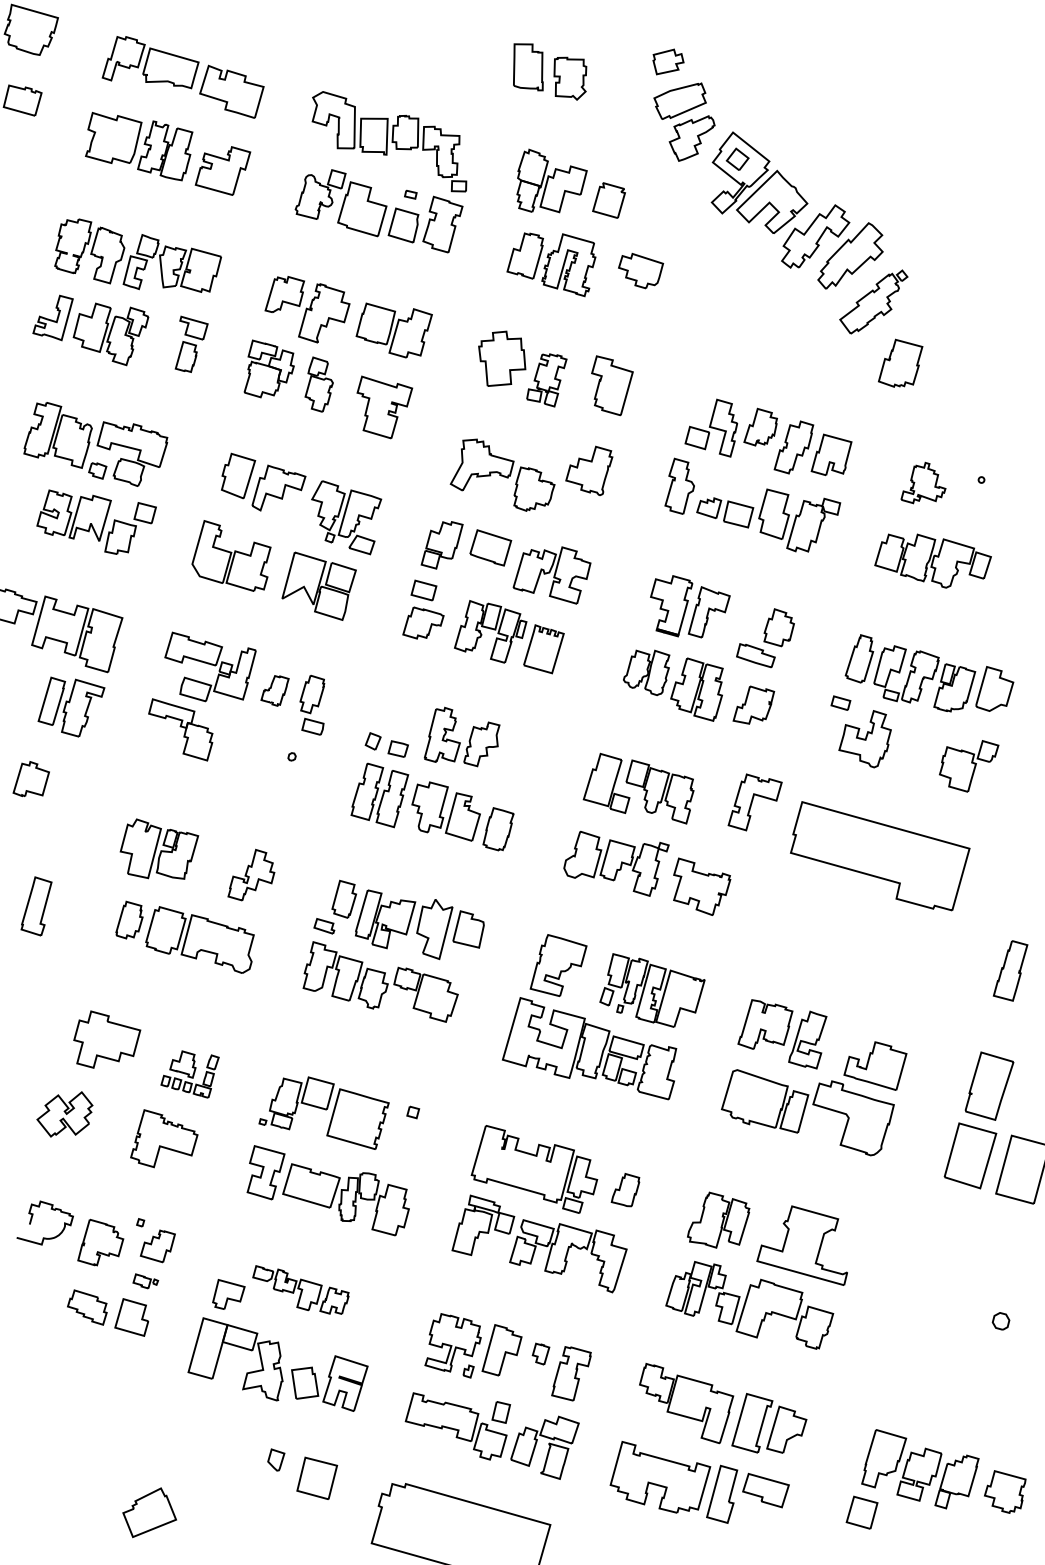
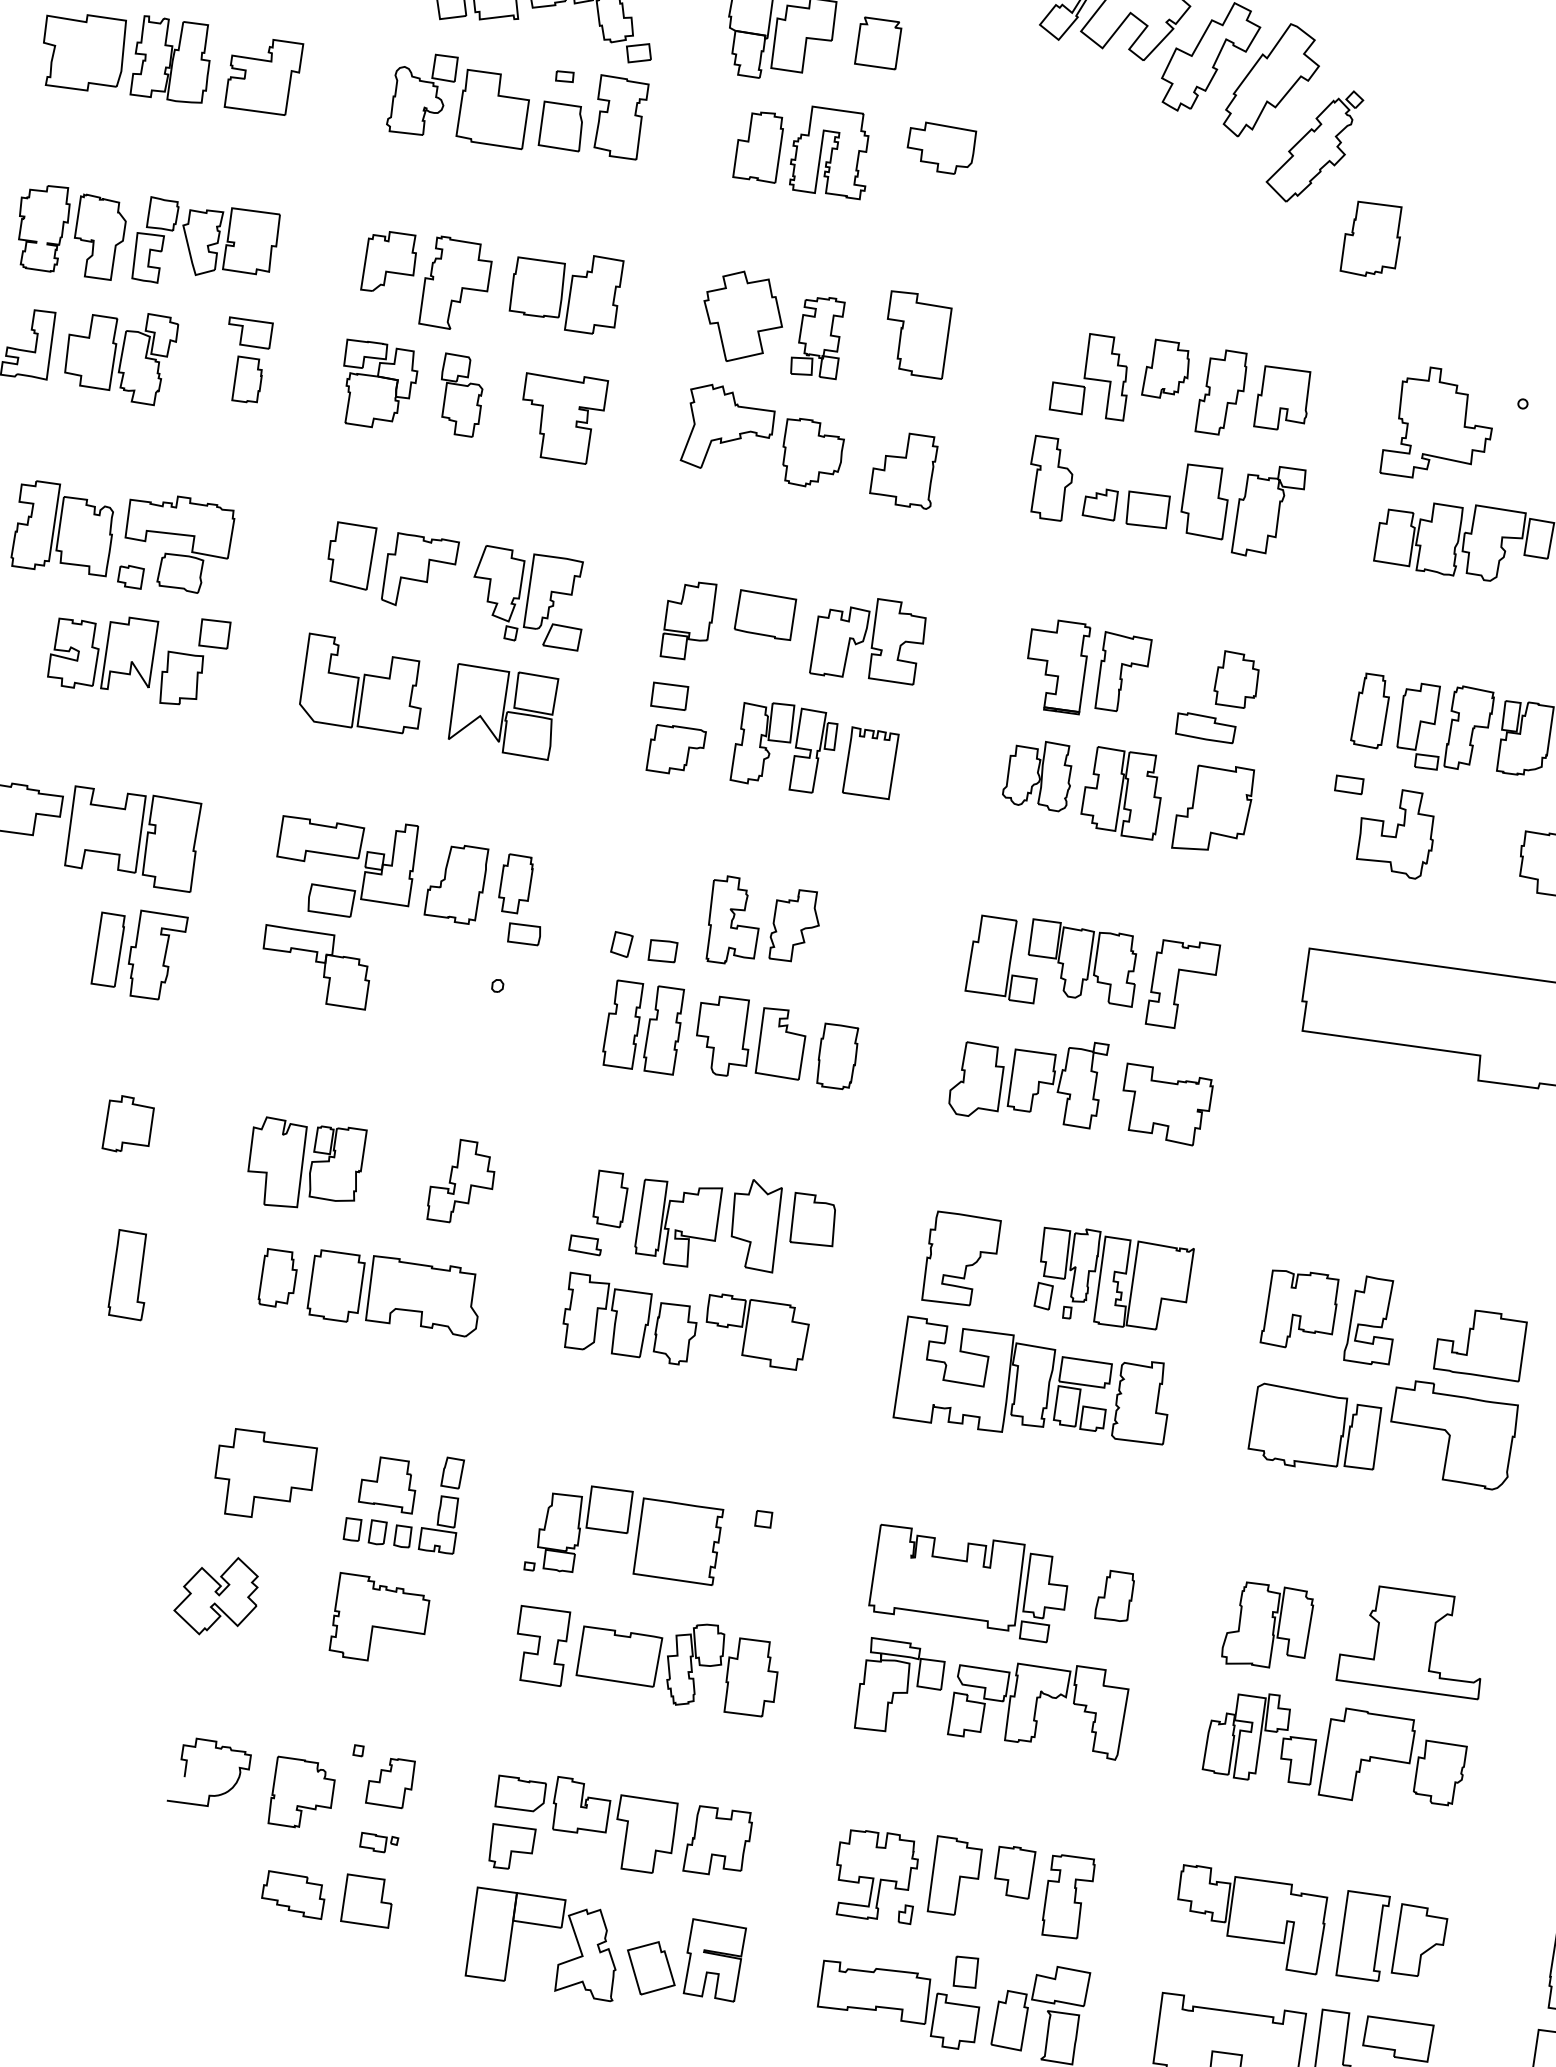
part: (502, 474) -> (759, 434), moved
part: (923, 482) -> (1432, 420), size x1.67
part: (274, 690) -> (455, 885), size x1.67
part: (753, 704) -> (1212, 805), size x1.43
part: (30, 778) -> (126, 1122), moved
part: (754, 802) -> (1181, 982), moved
part: (189, 1074) -> (403, 1507), size x1.43
part: (300, 1289) -> (624, 1821), size x1.67
part: (540, 1353) -> (1015, 1871), size x1.67

